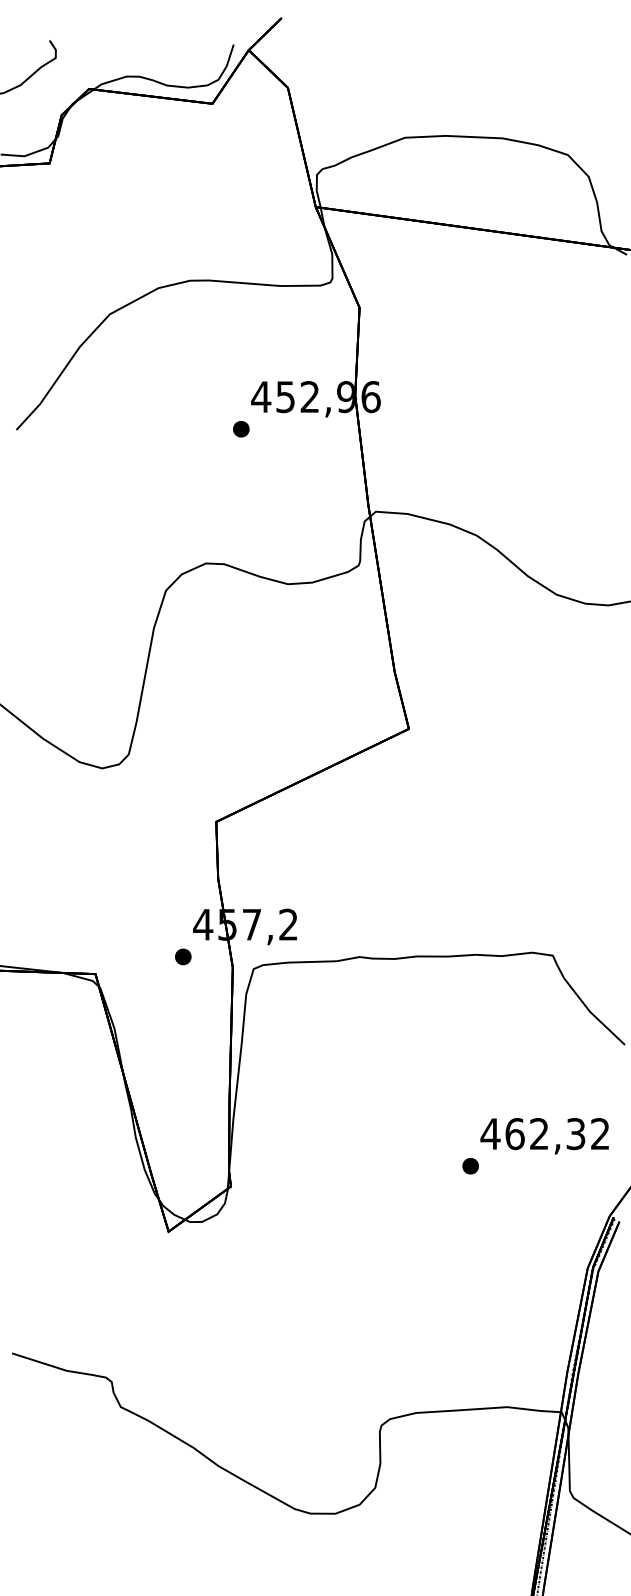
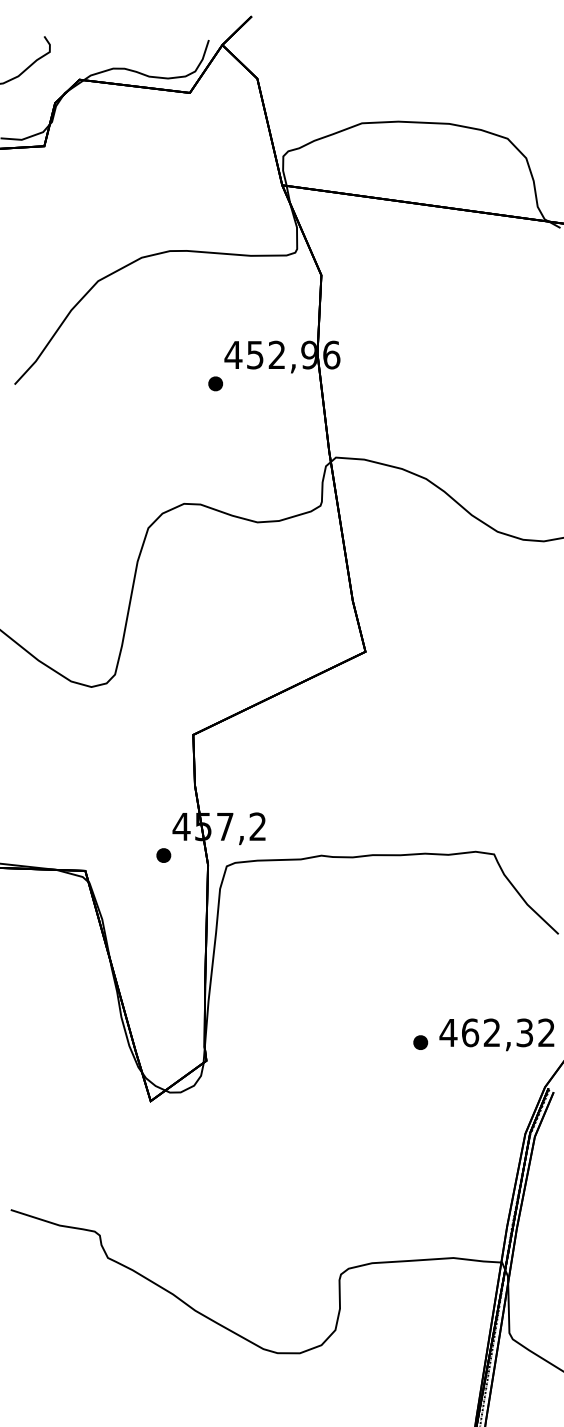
text: (544, 1135) -> (496, 1034), moved

